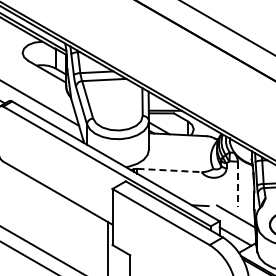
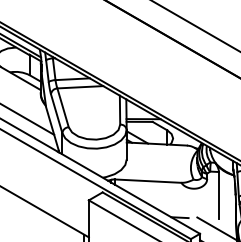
line: (170, 170) -> (149, 181), dashed -> solid
line: (237, 184) -> (218, 195), dashed -> solid

